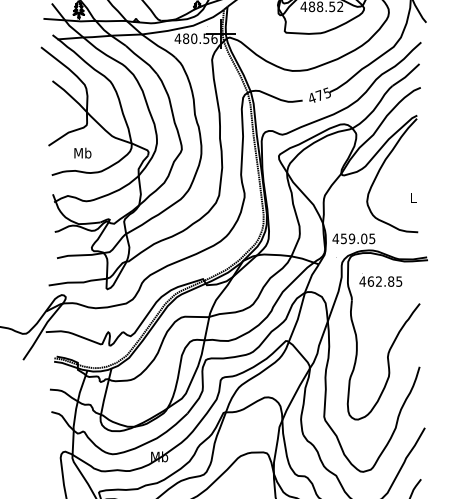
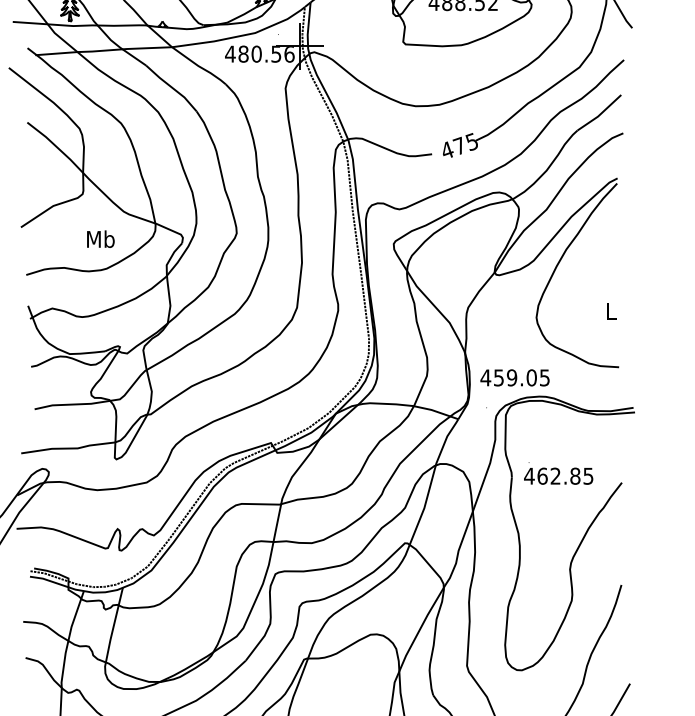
text: (82, 152) -> (100, 238), moved
text: (380, 279) -> (558, 472), moved

